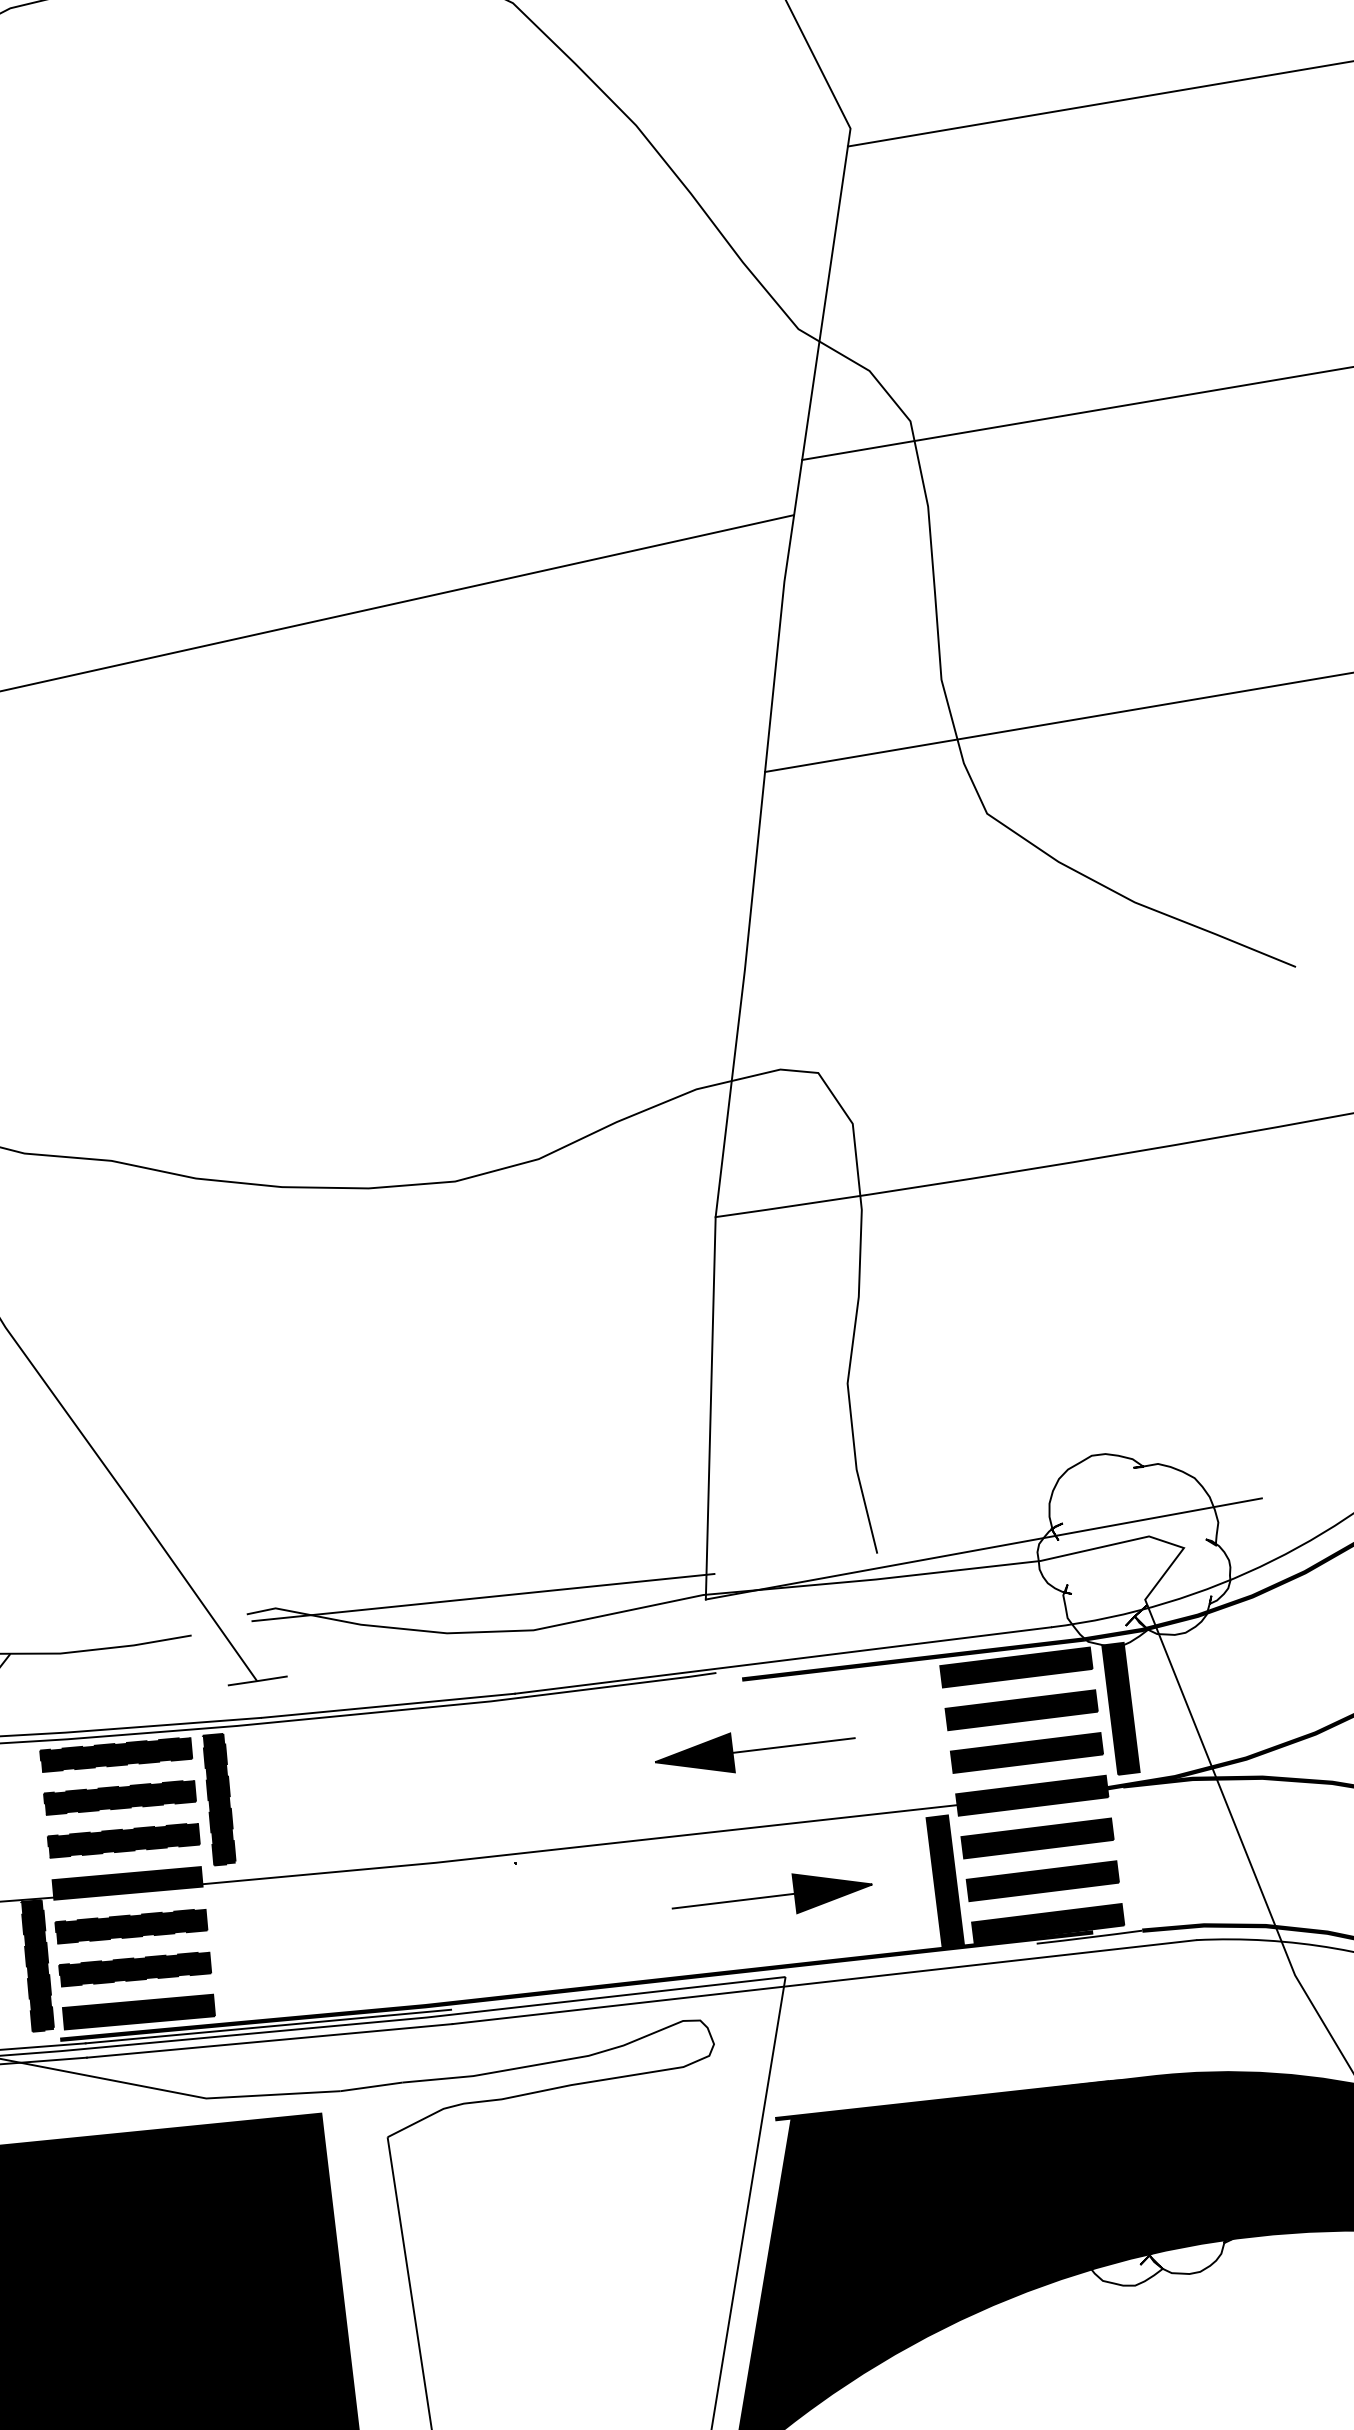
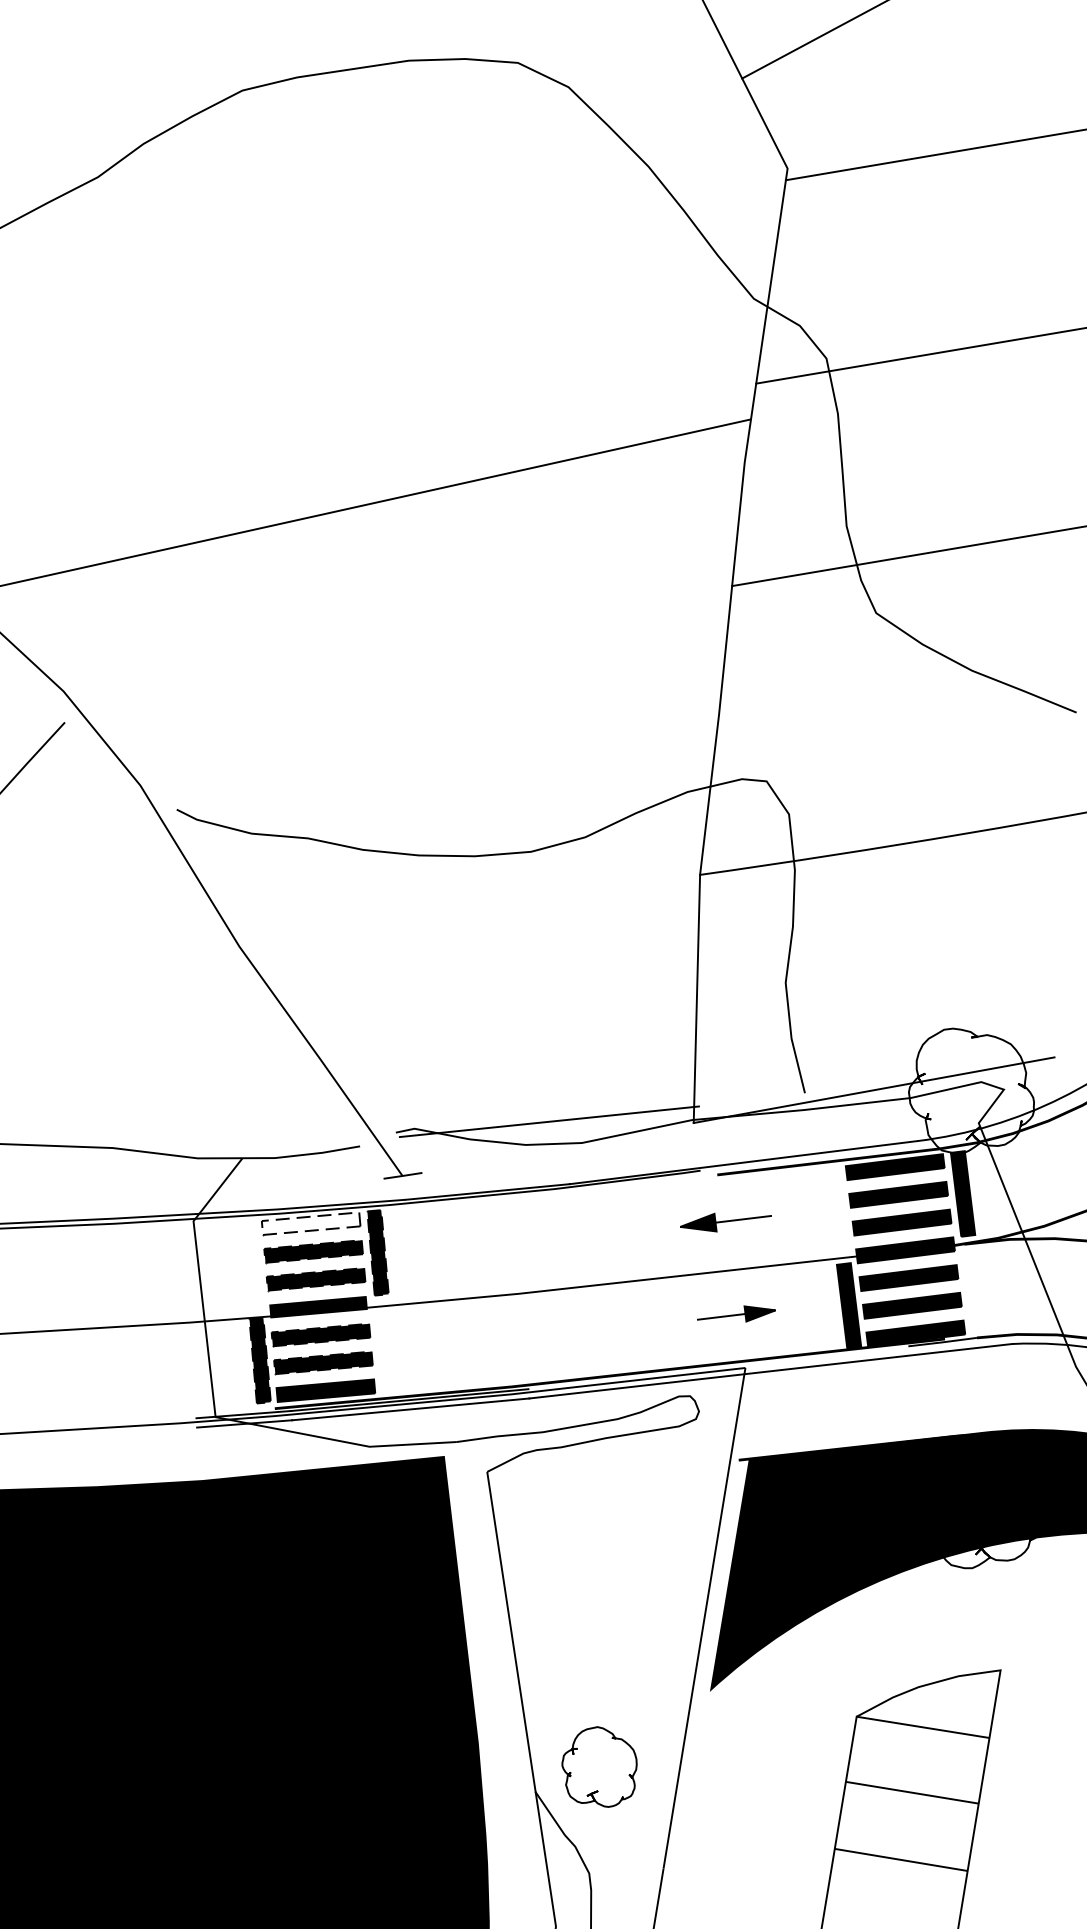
part: (754, 1752) -> (725, 1222), size x0.7
fill: (115, 1754) -> (310, 1223), removed
part: (771, 1893) -> (736, 1313), size x0.6

